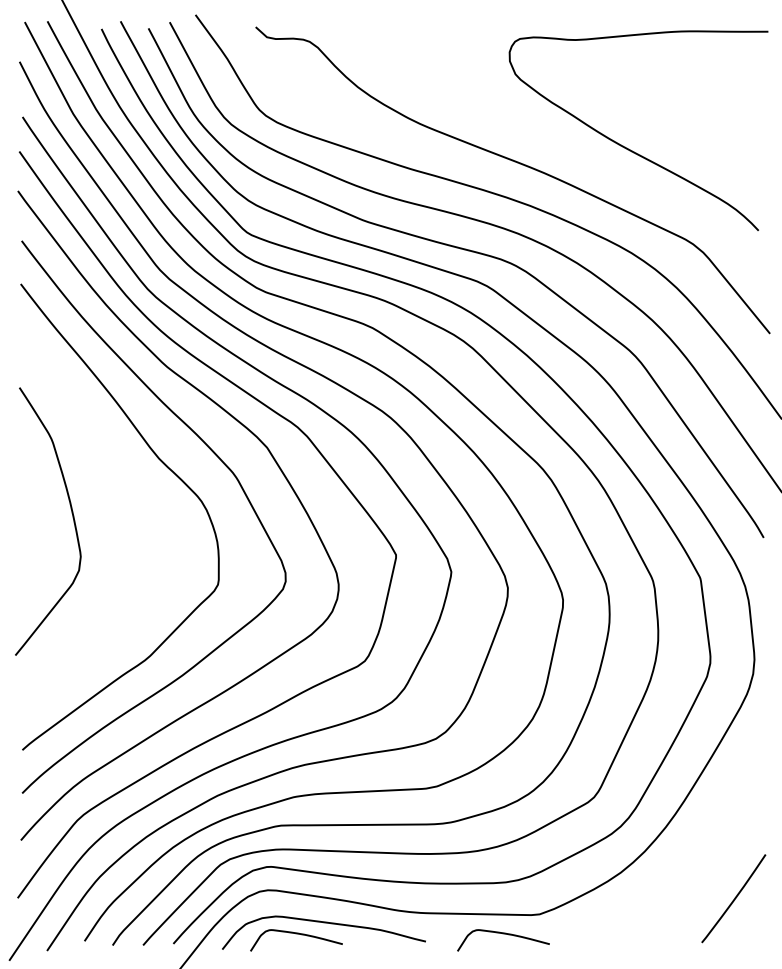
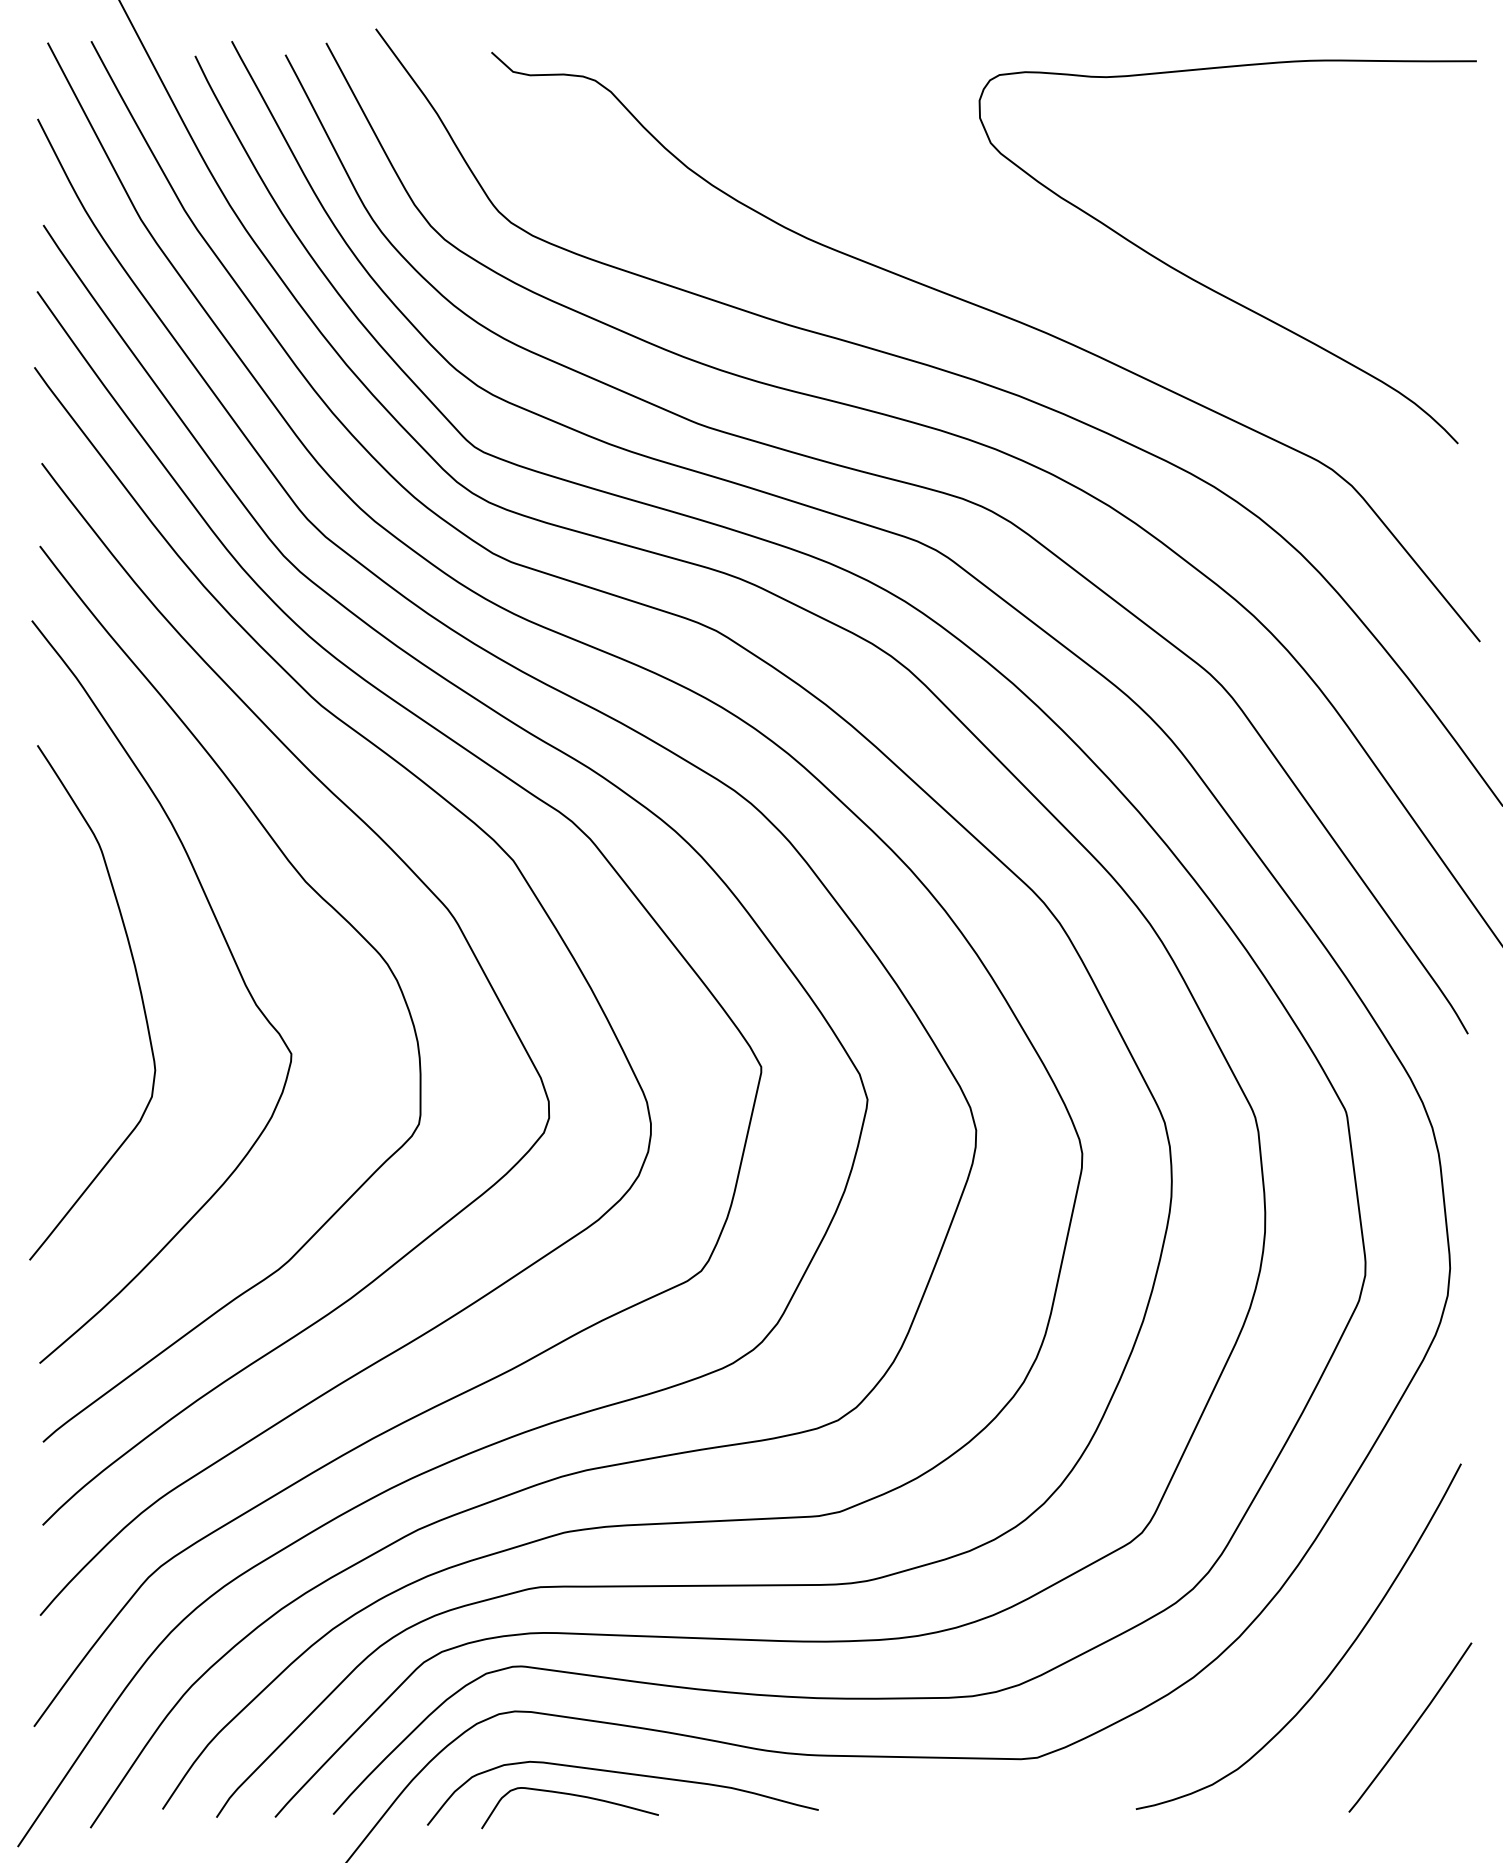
curve: (121, 501) -> (233, 964), added
curve: (695, 864) -> (1336, 1661), added
curve: (503, 934) -> (967, 1796), removed

